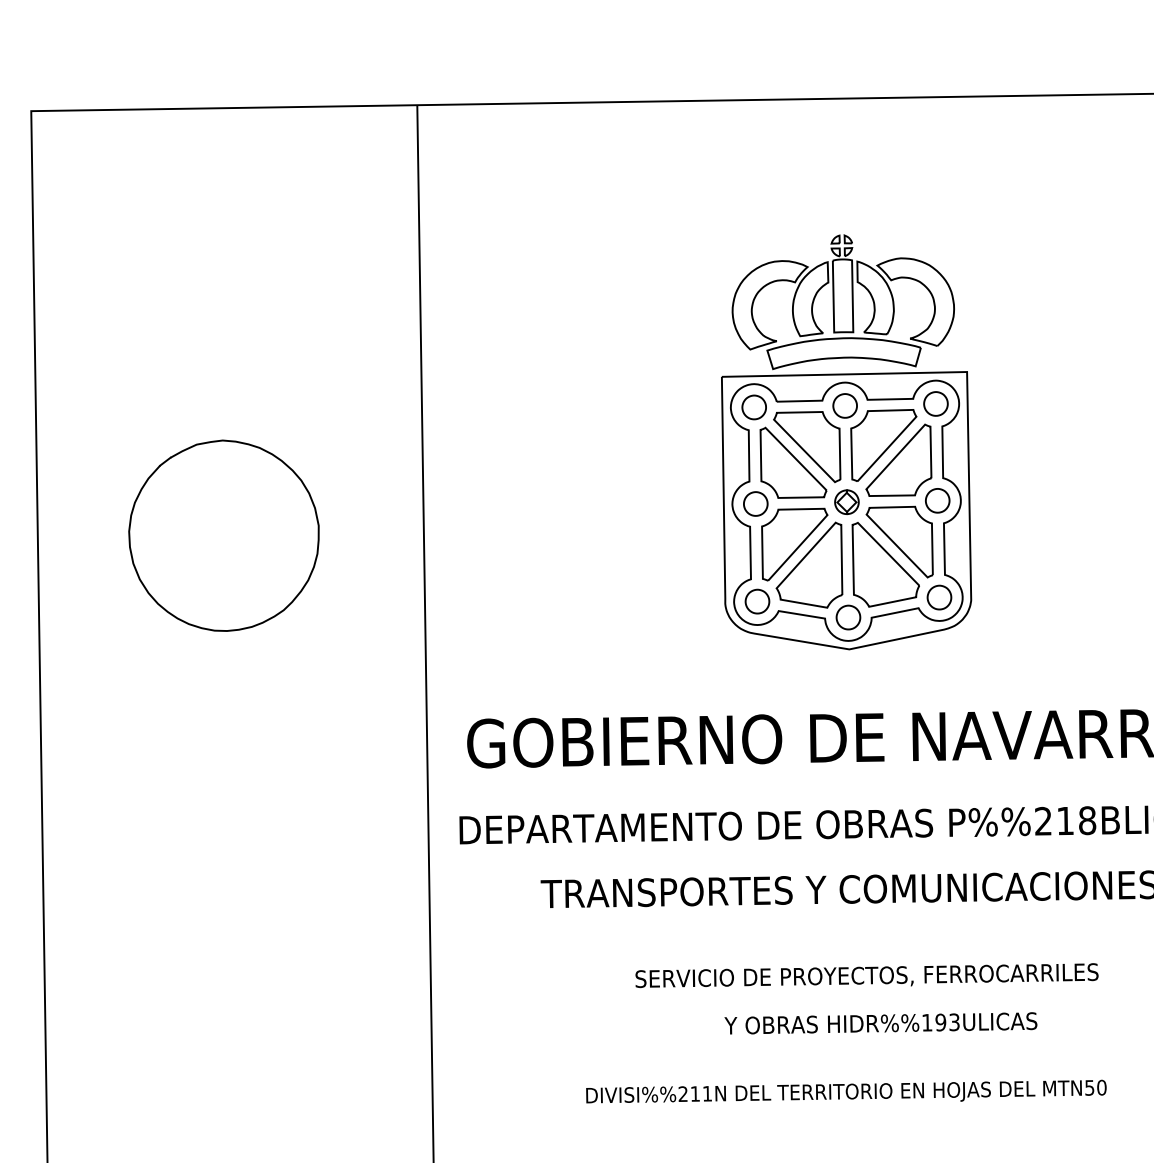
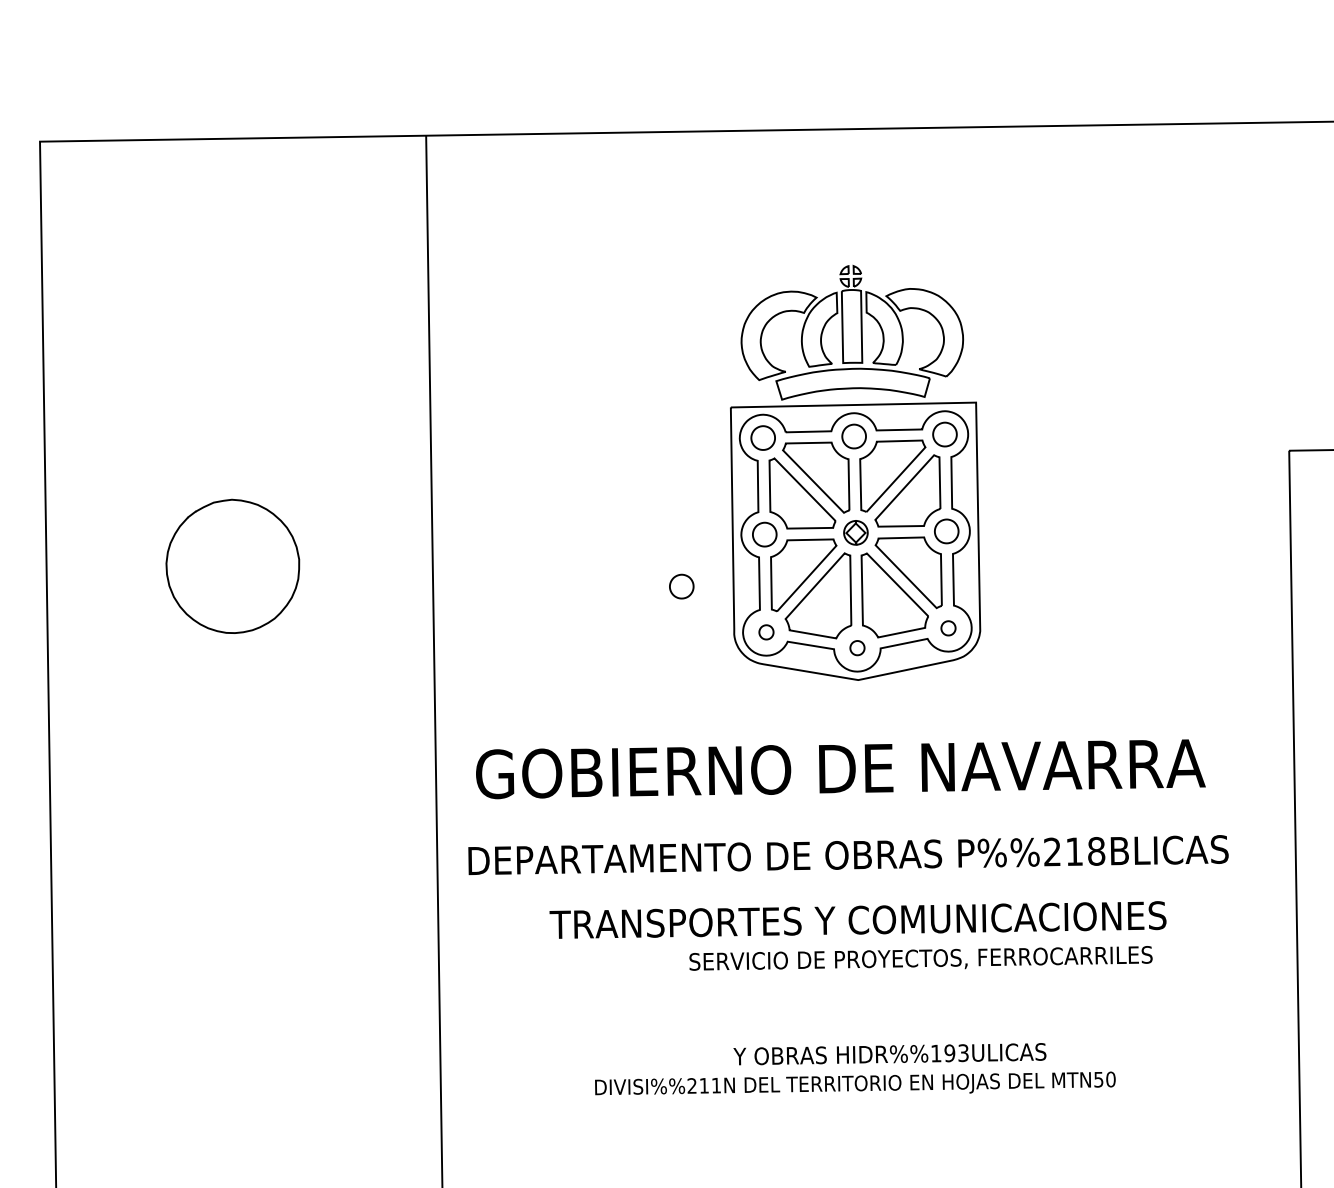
part: (223, 535) -> (232, 566), size x0.7
part: (672, 555) -> (681, 586), added
part: (939, 597) -> (948, 628), size x0.6
part: (757, 601) -> (766, 632), size x0.6
part: (848, 616) -> (857, 647), size x0.6
text: (866, 975) -> (920, 958), moved
text: (846, 1091) -> (855, 1083), moved

